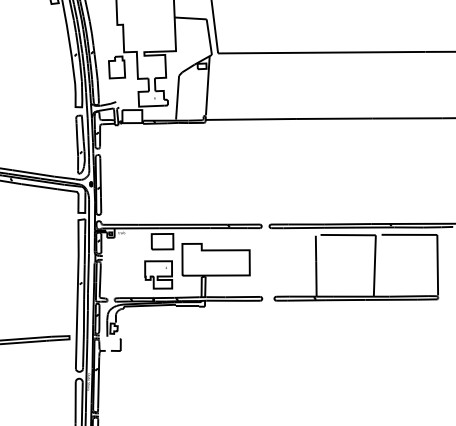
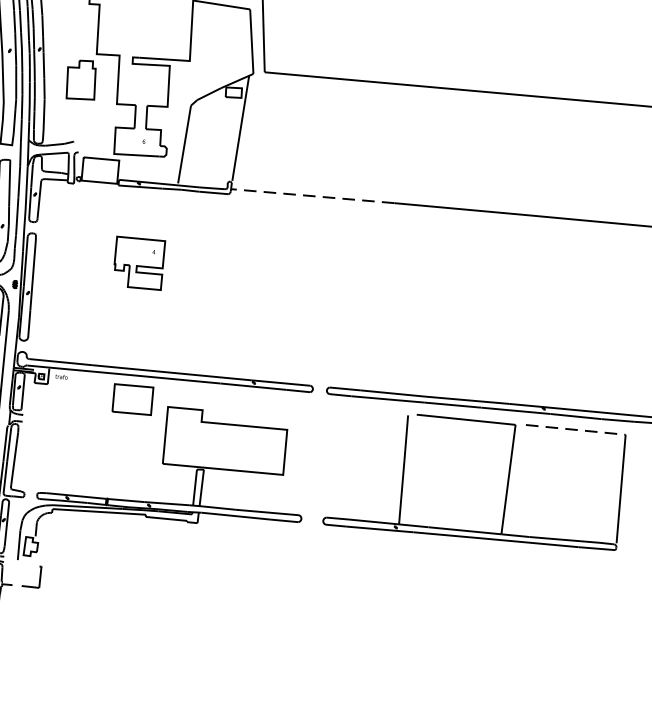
line: (251, 119) -> (313, 196), solid -> dashed
line: (409, 234) -> (575, 429), solid -> dashed
part: (158, 274) -> (138, 262), moved

